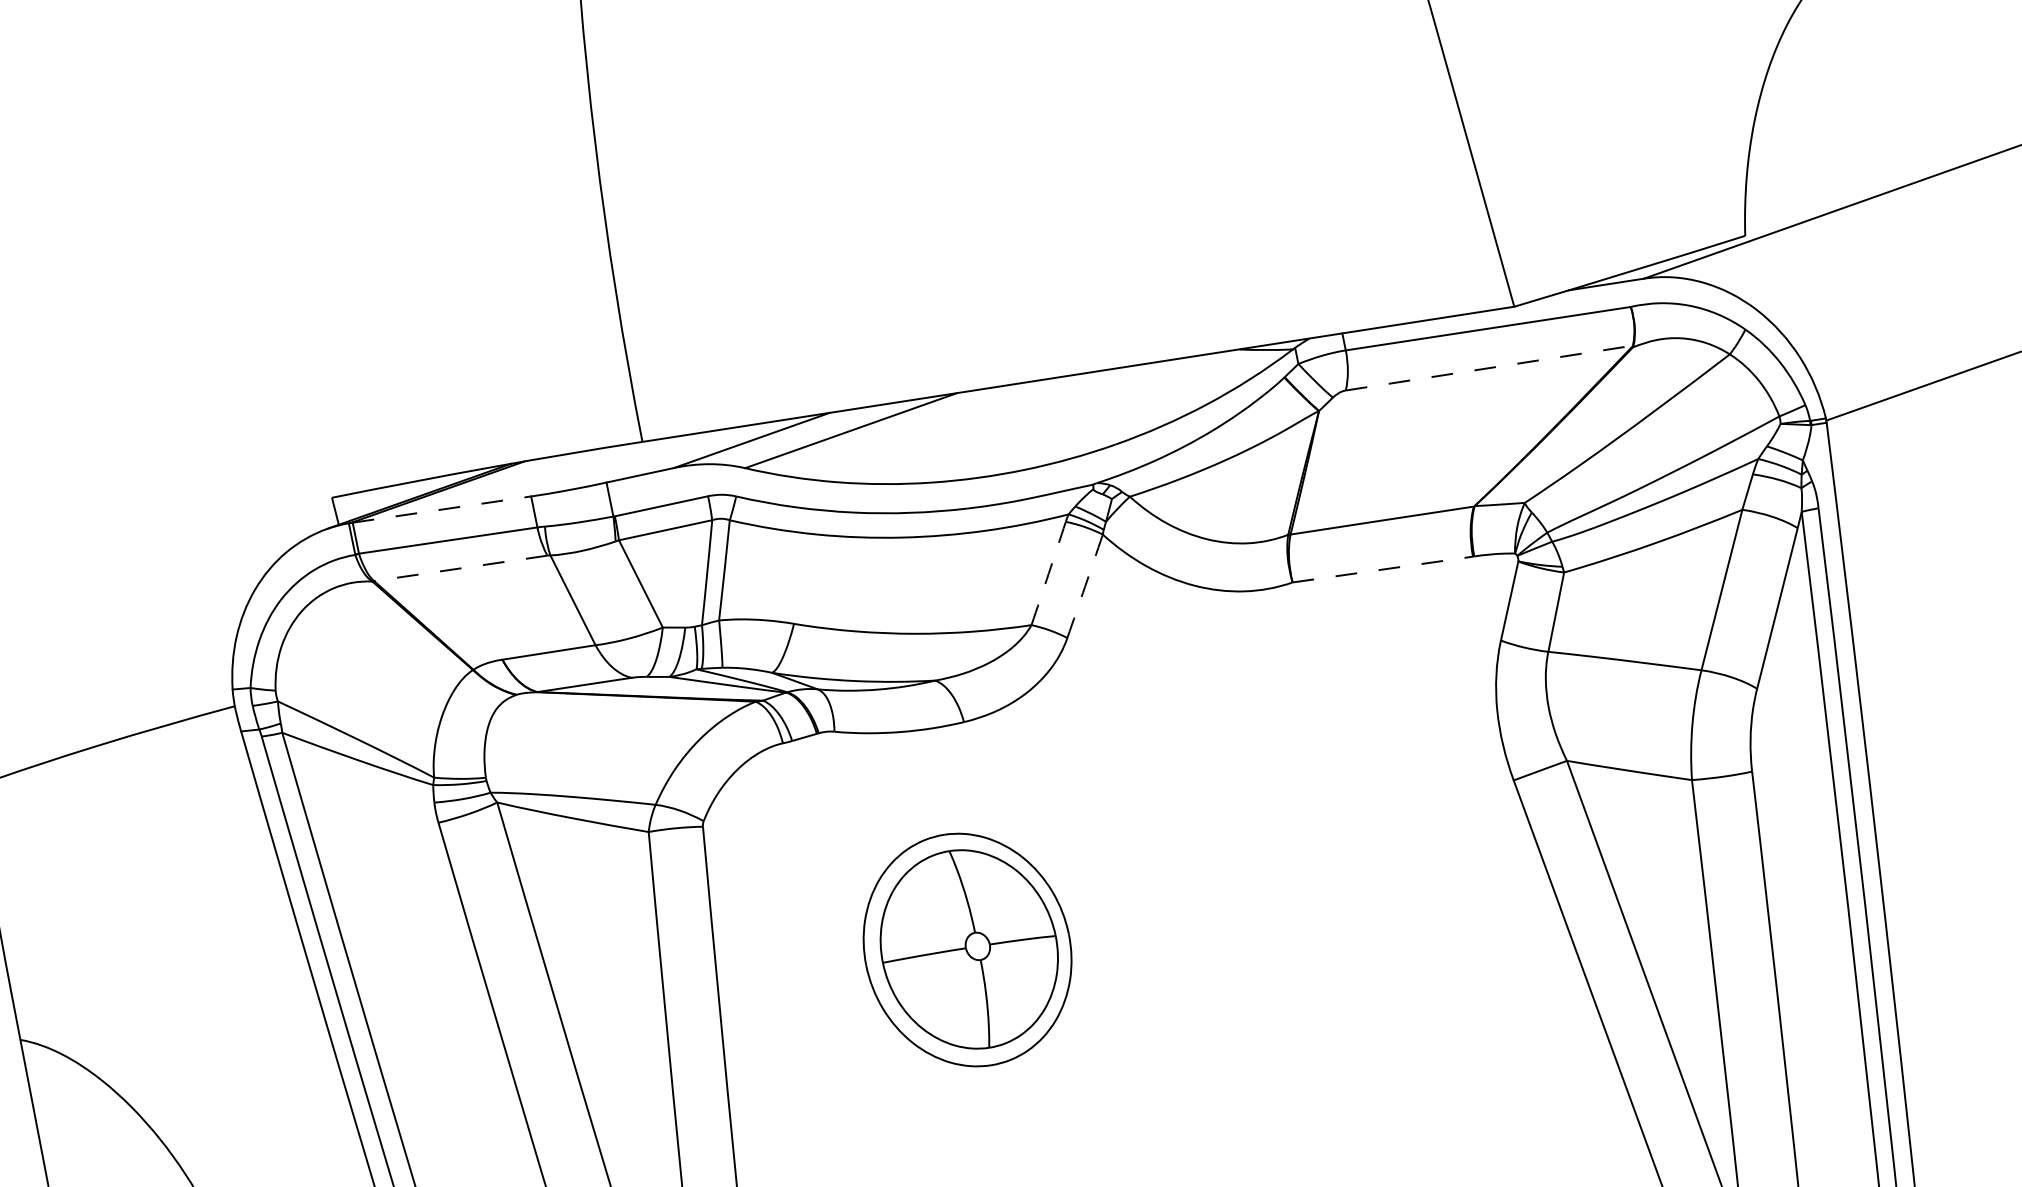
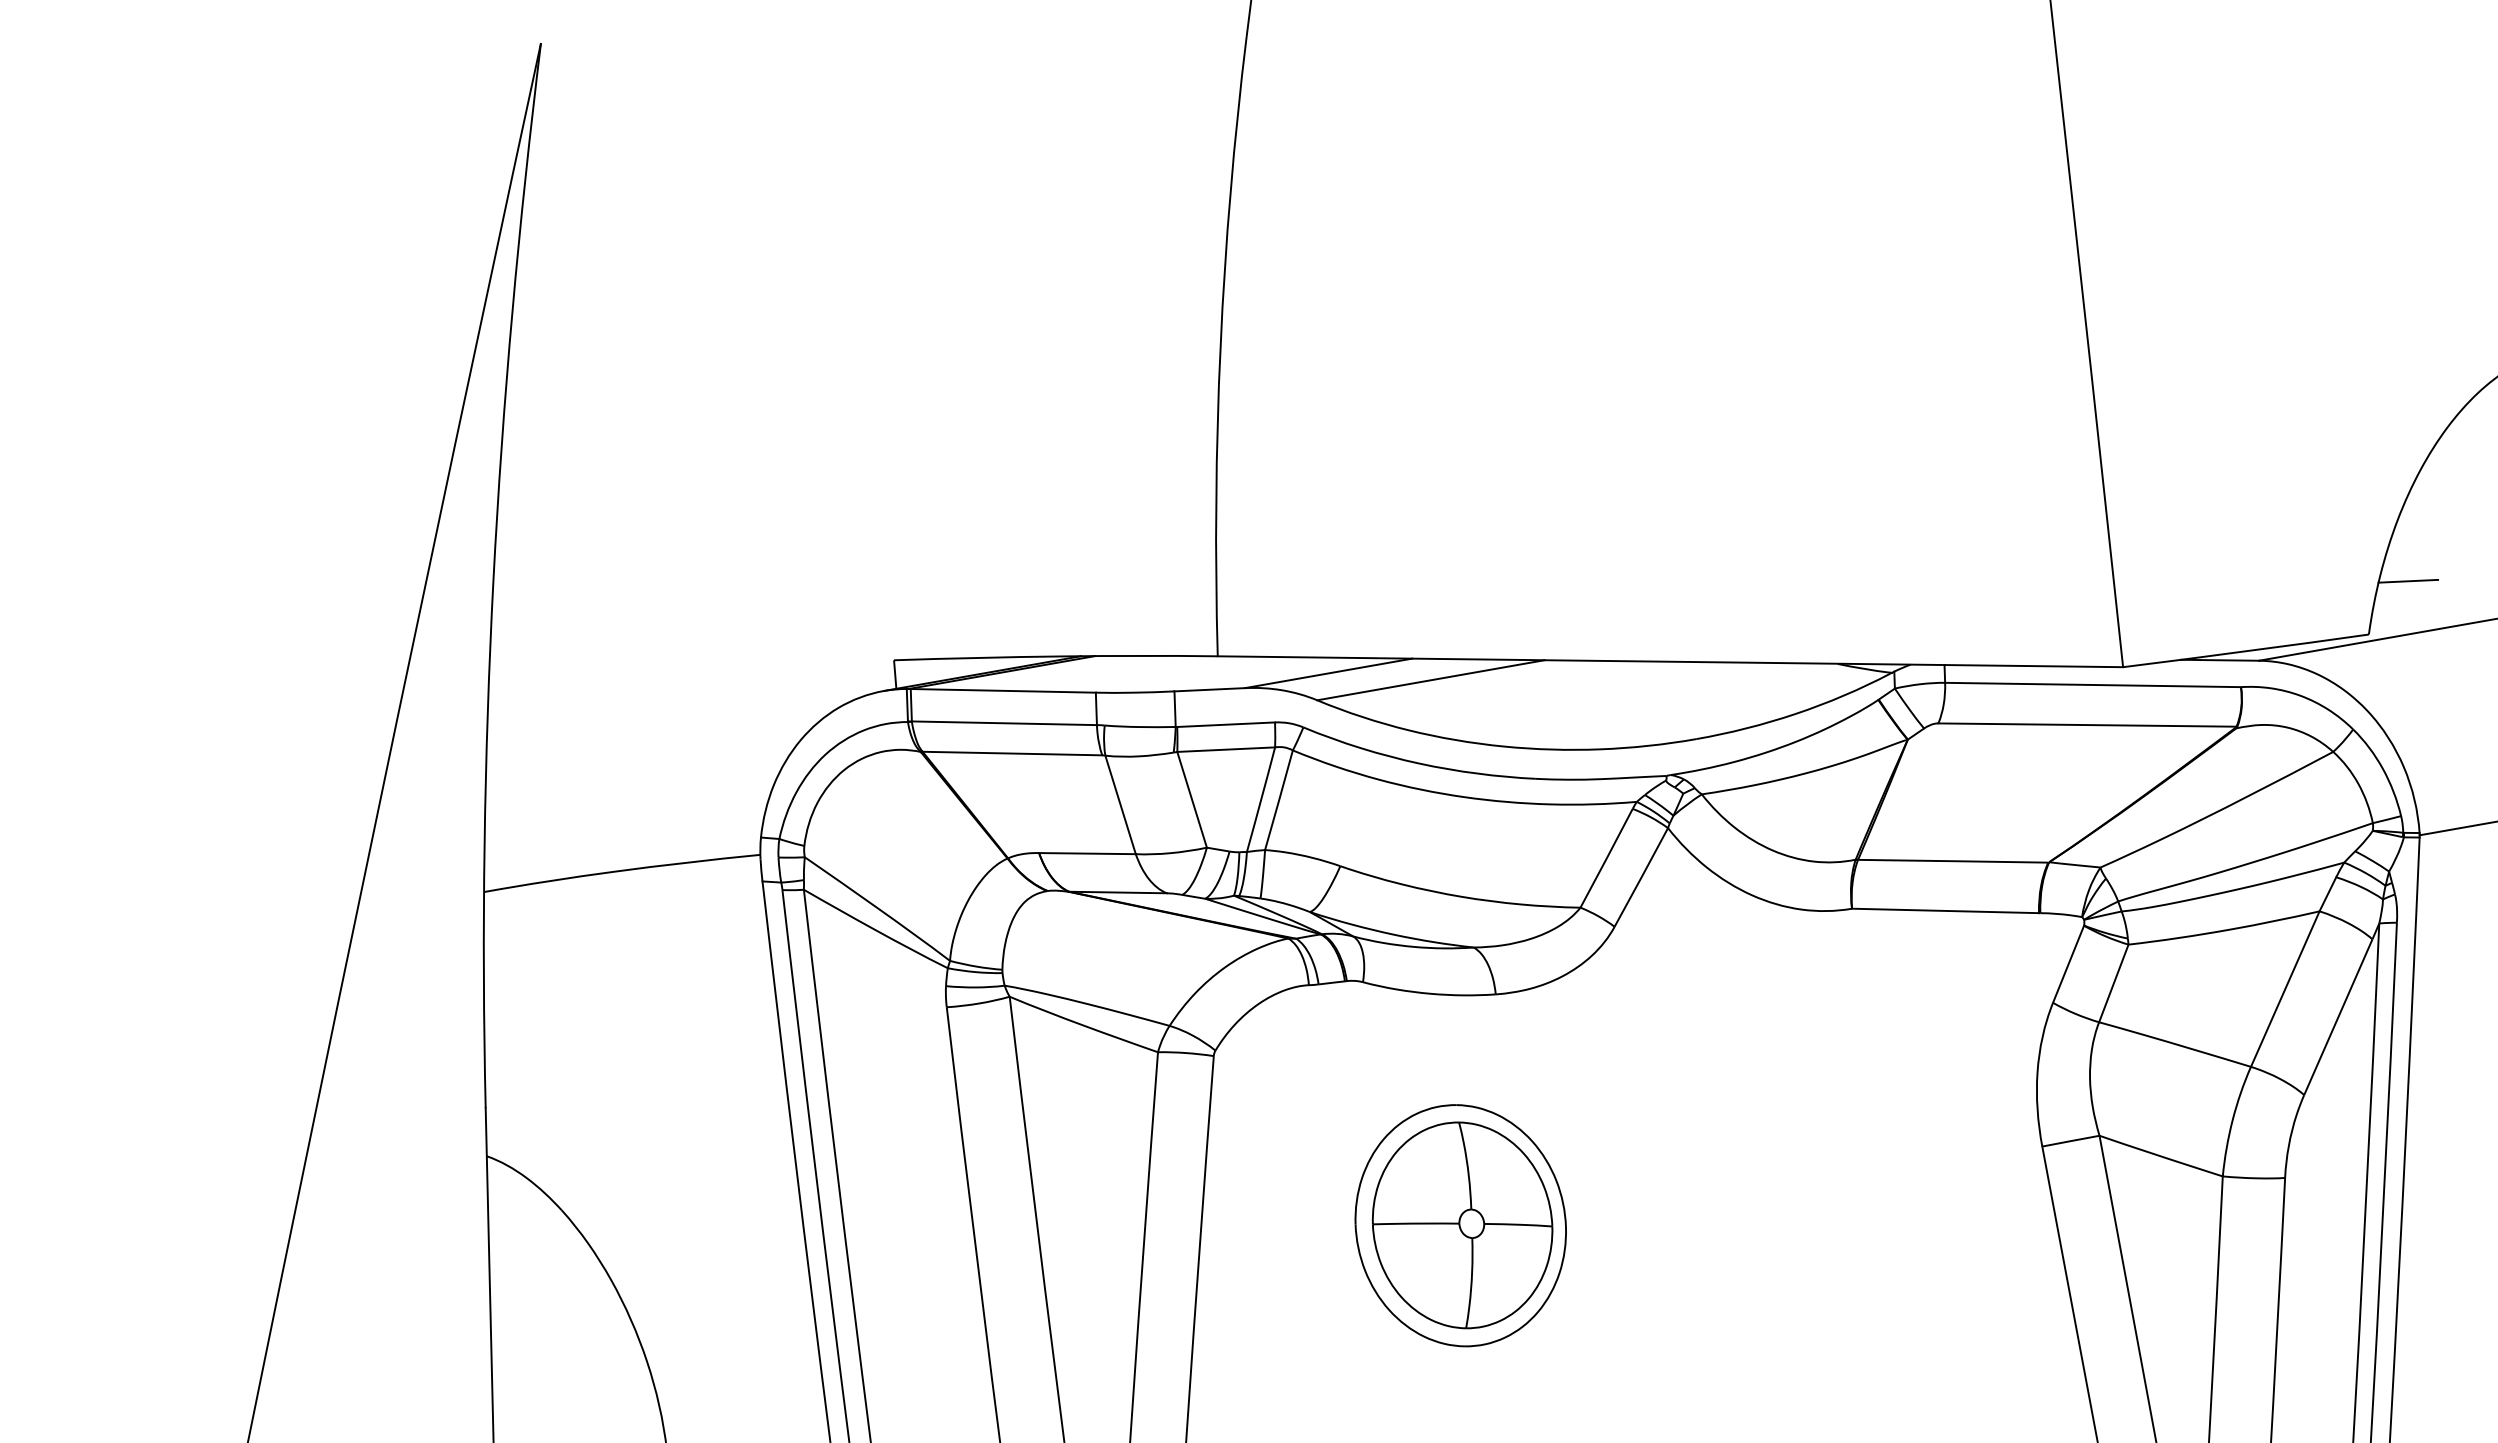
line: (1774, 177) -> (2408, 580), added
line: (1489, 368) -> (2087, 725), dashed -> solid
line: (442, 509) -> (1003, 690), dashed -> solid
line: (460, 568) -> (1012, 753), dashed -> solid
line: (1382, 569) -> (1945, 910), dashed -> solid
arc: (1048, 573) -> (1606, 858), dashed -> solid
arc: (1085, 586) -> (1641, 877), dashed -> solid

